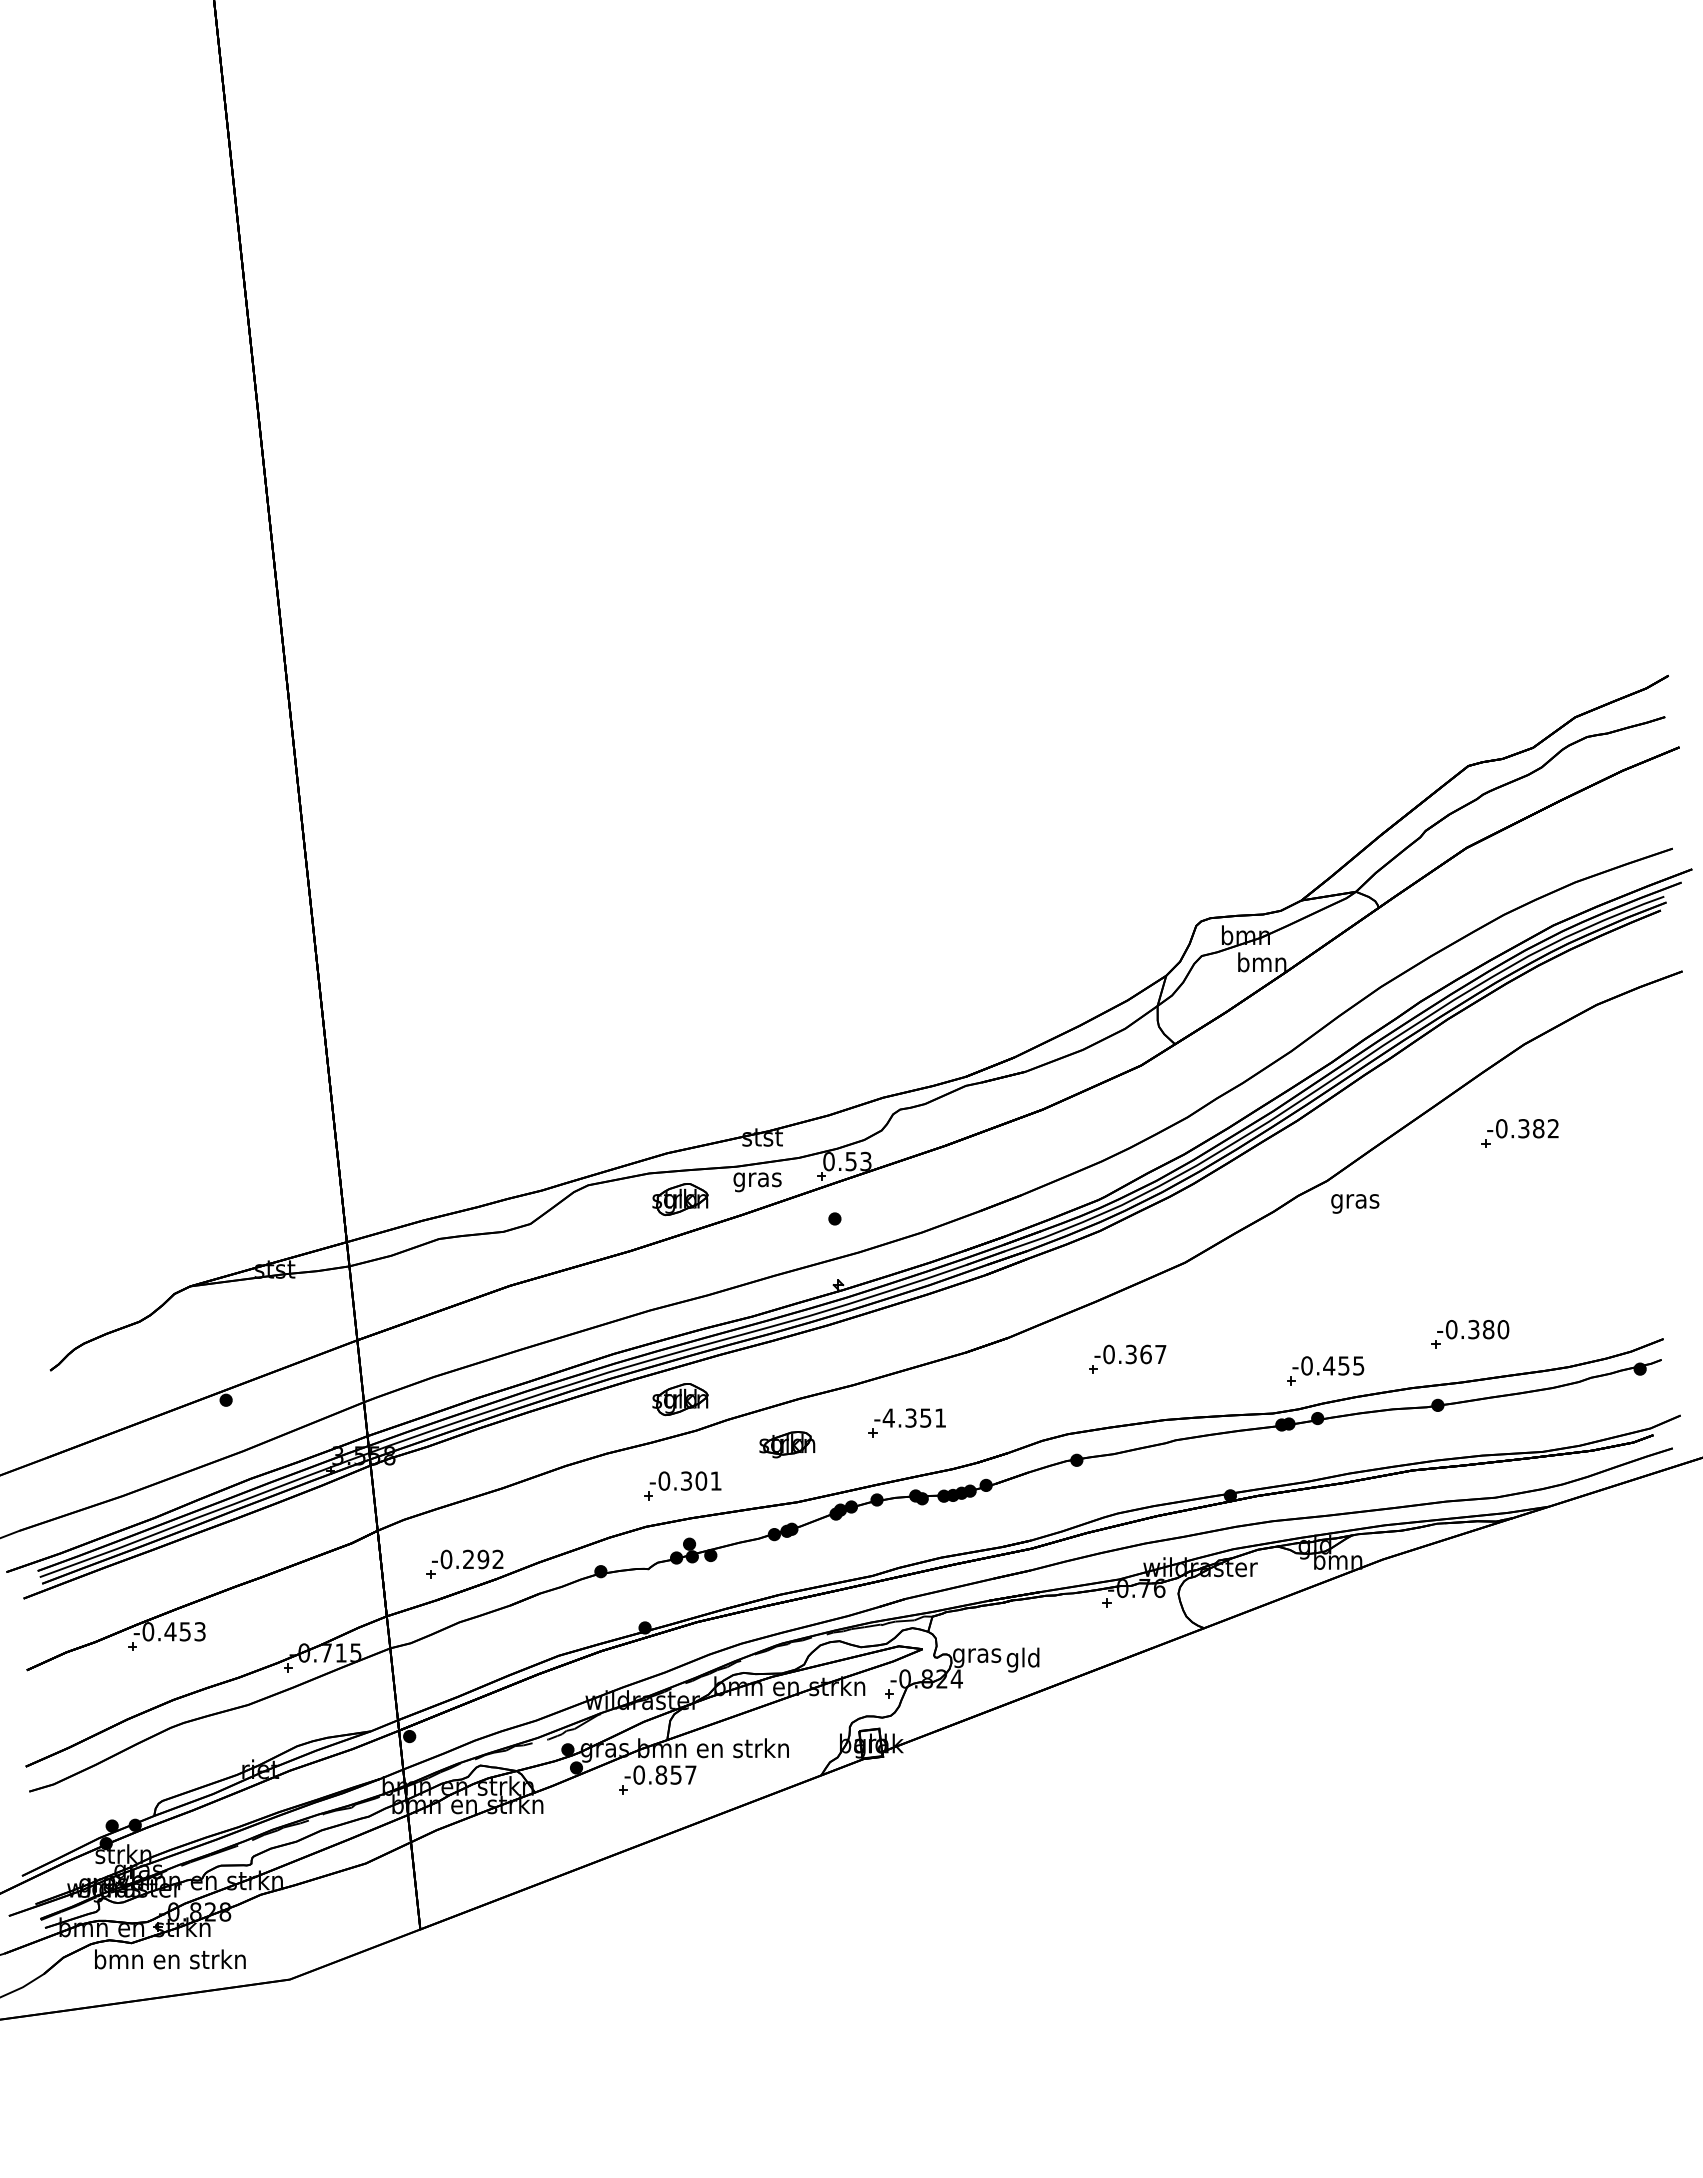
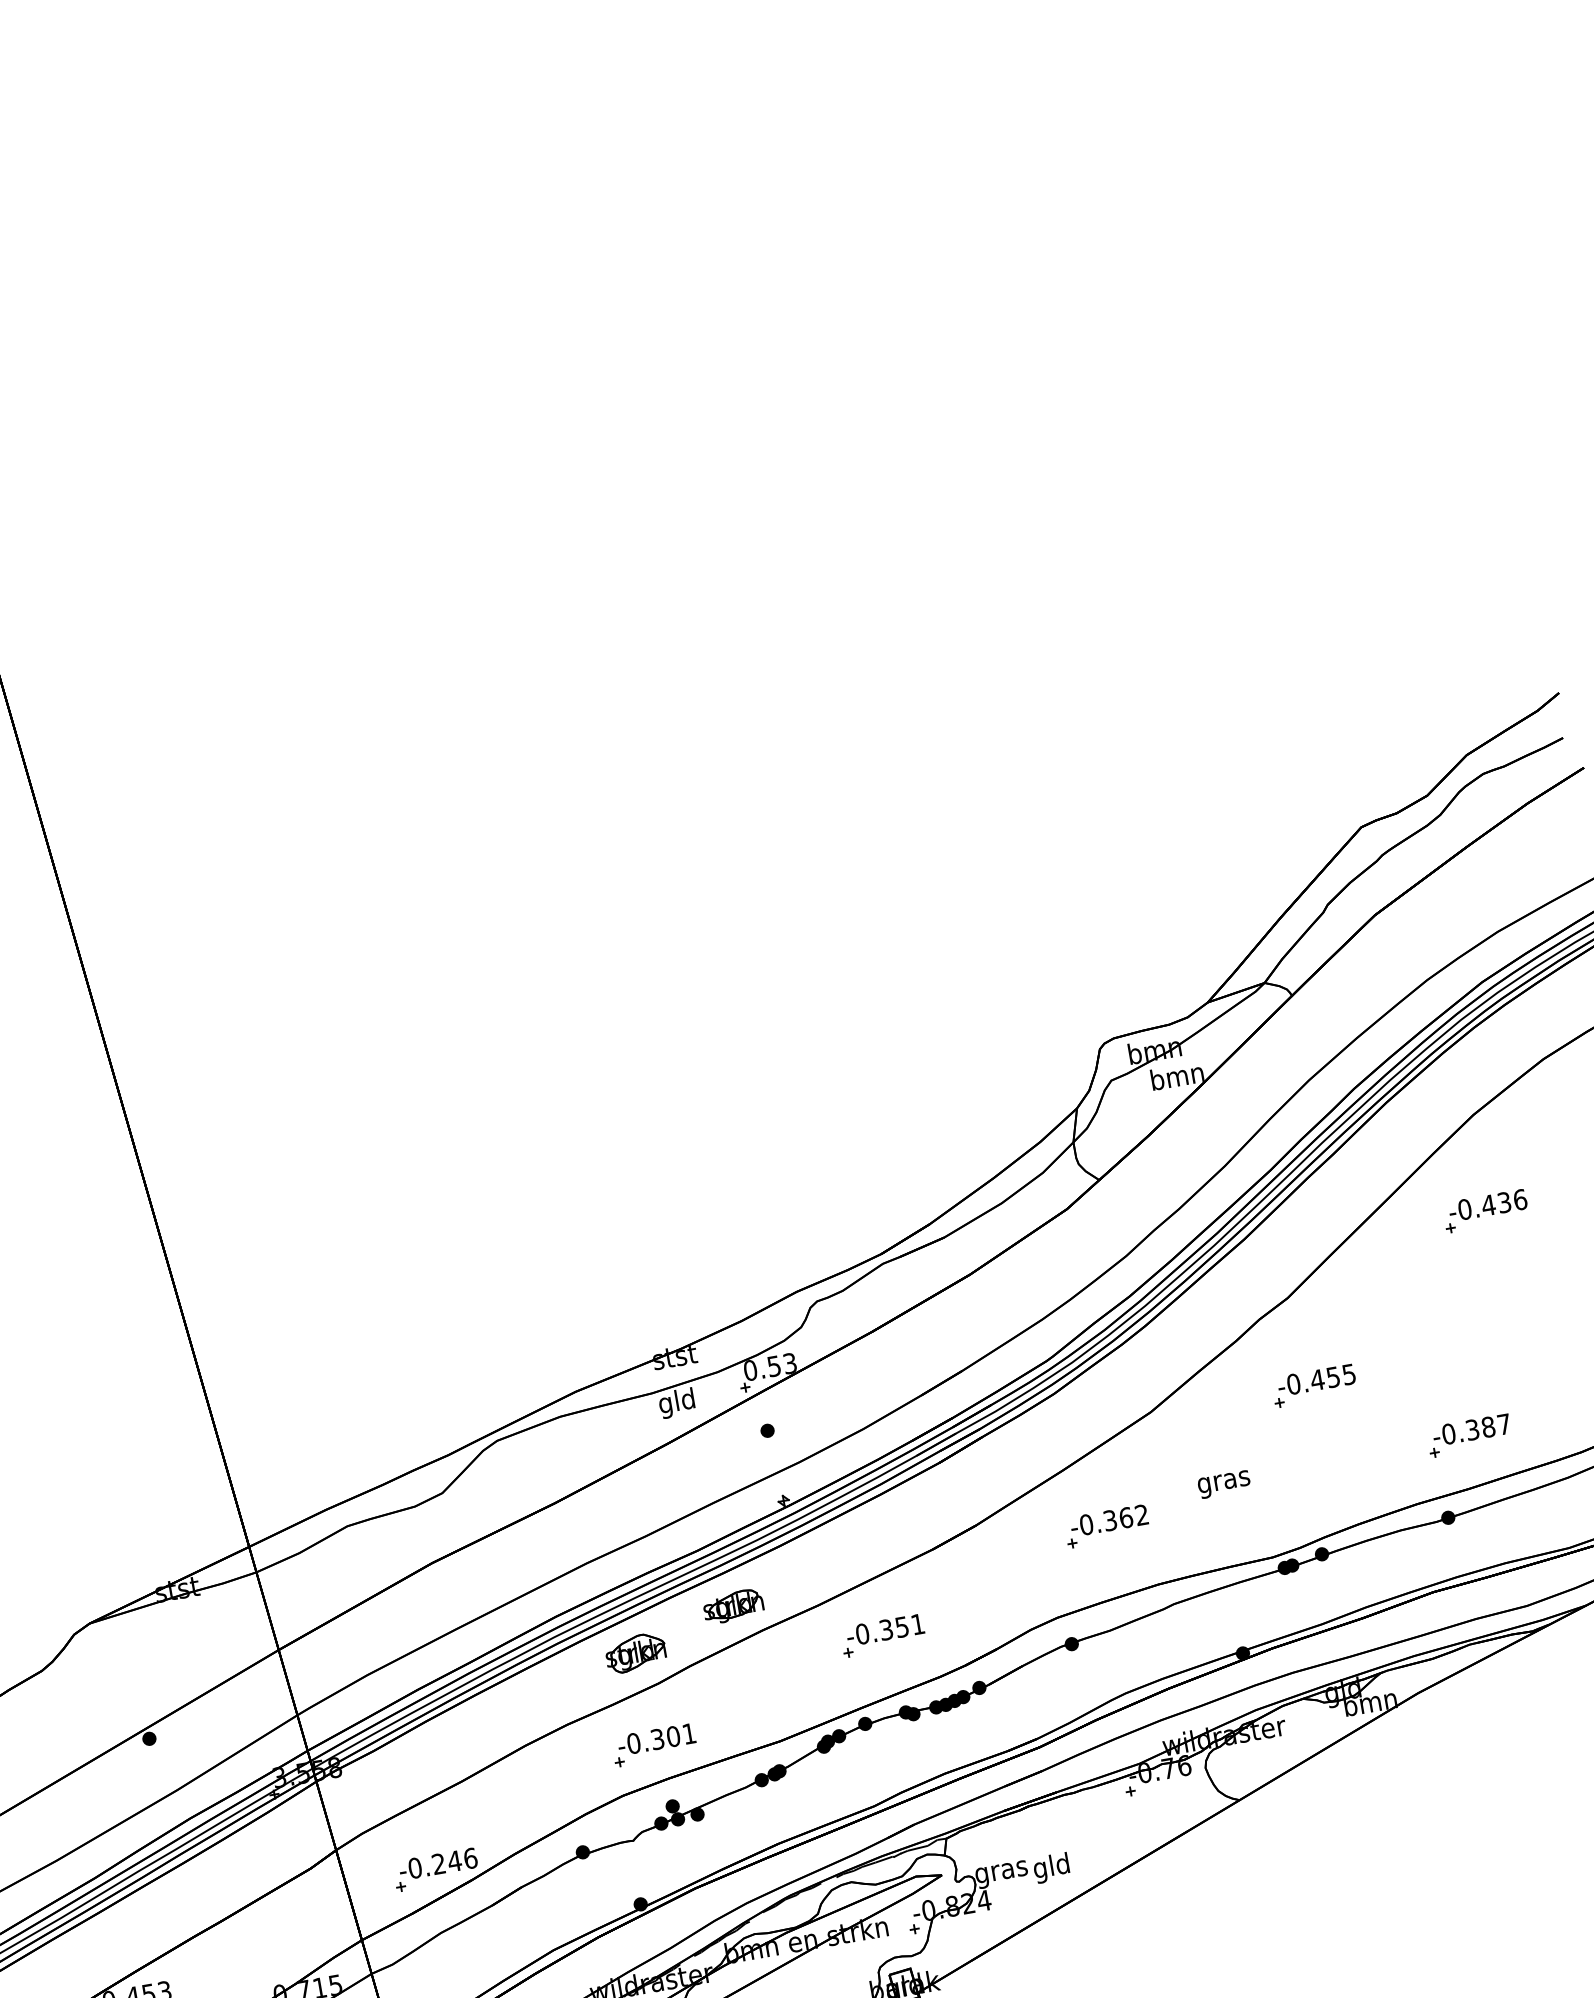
text: (1538, 1128) -> (1504, 1202), -0.382 -> -0.436
text: (757, 1179) -> (677, 1403), gras -> gld
part: (680, 1199) -> (598, 1438), removed
text: (1355, 1203) -> (1224, 1484), moved
text: (1503, 1329) -> (1504, 1424), -0.380 -> -0.387
text: (1160, 1353) -> (1141, 1514), -0.367 -> -0.362
part: (1325, 1370) -> (1314, 1385), moved
text: (888, 1417) -> (862, 1633), -4.351 -> -0.351
part: (787, 1444) -> (733, 1606), moved
text: (490, 1559) -> (462, 1859), -0.292 -> -0.246

